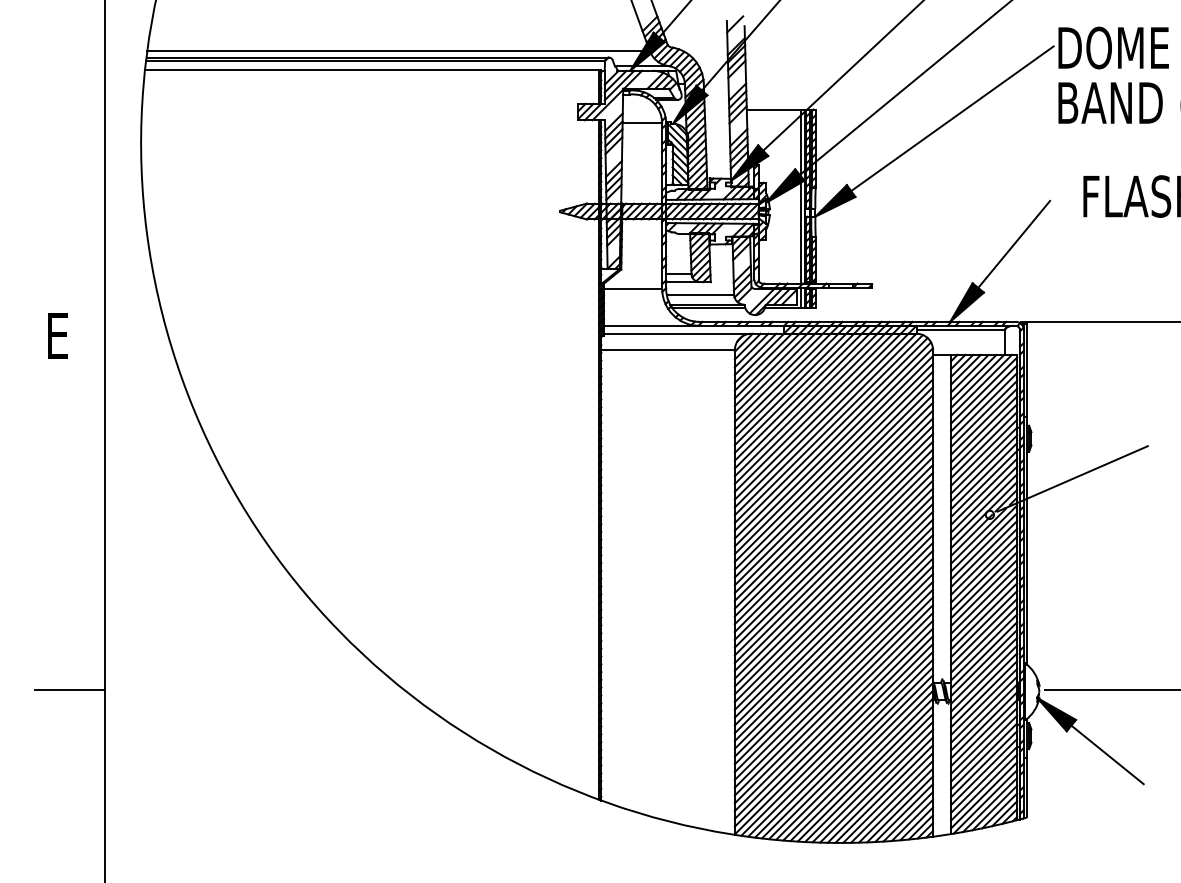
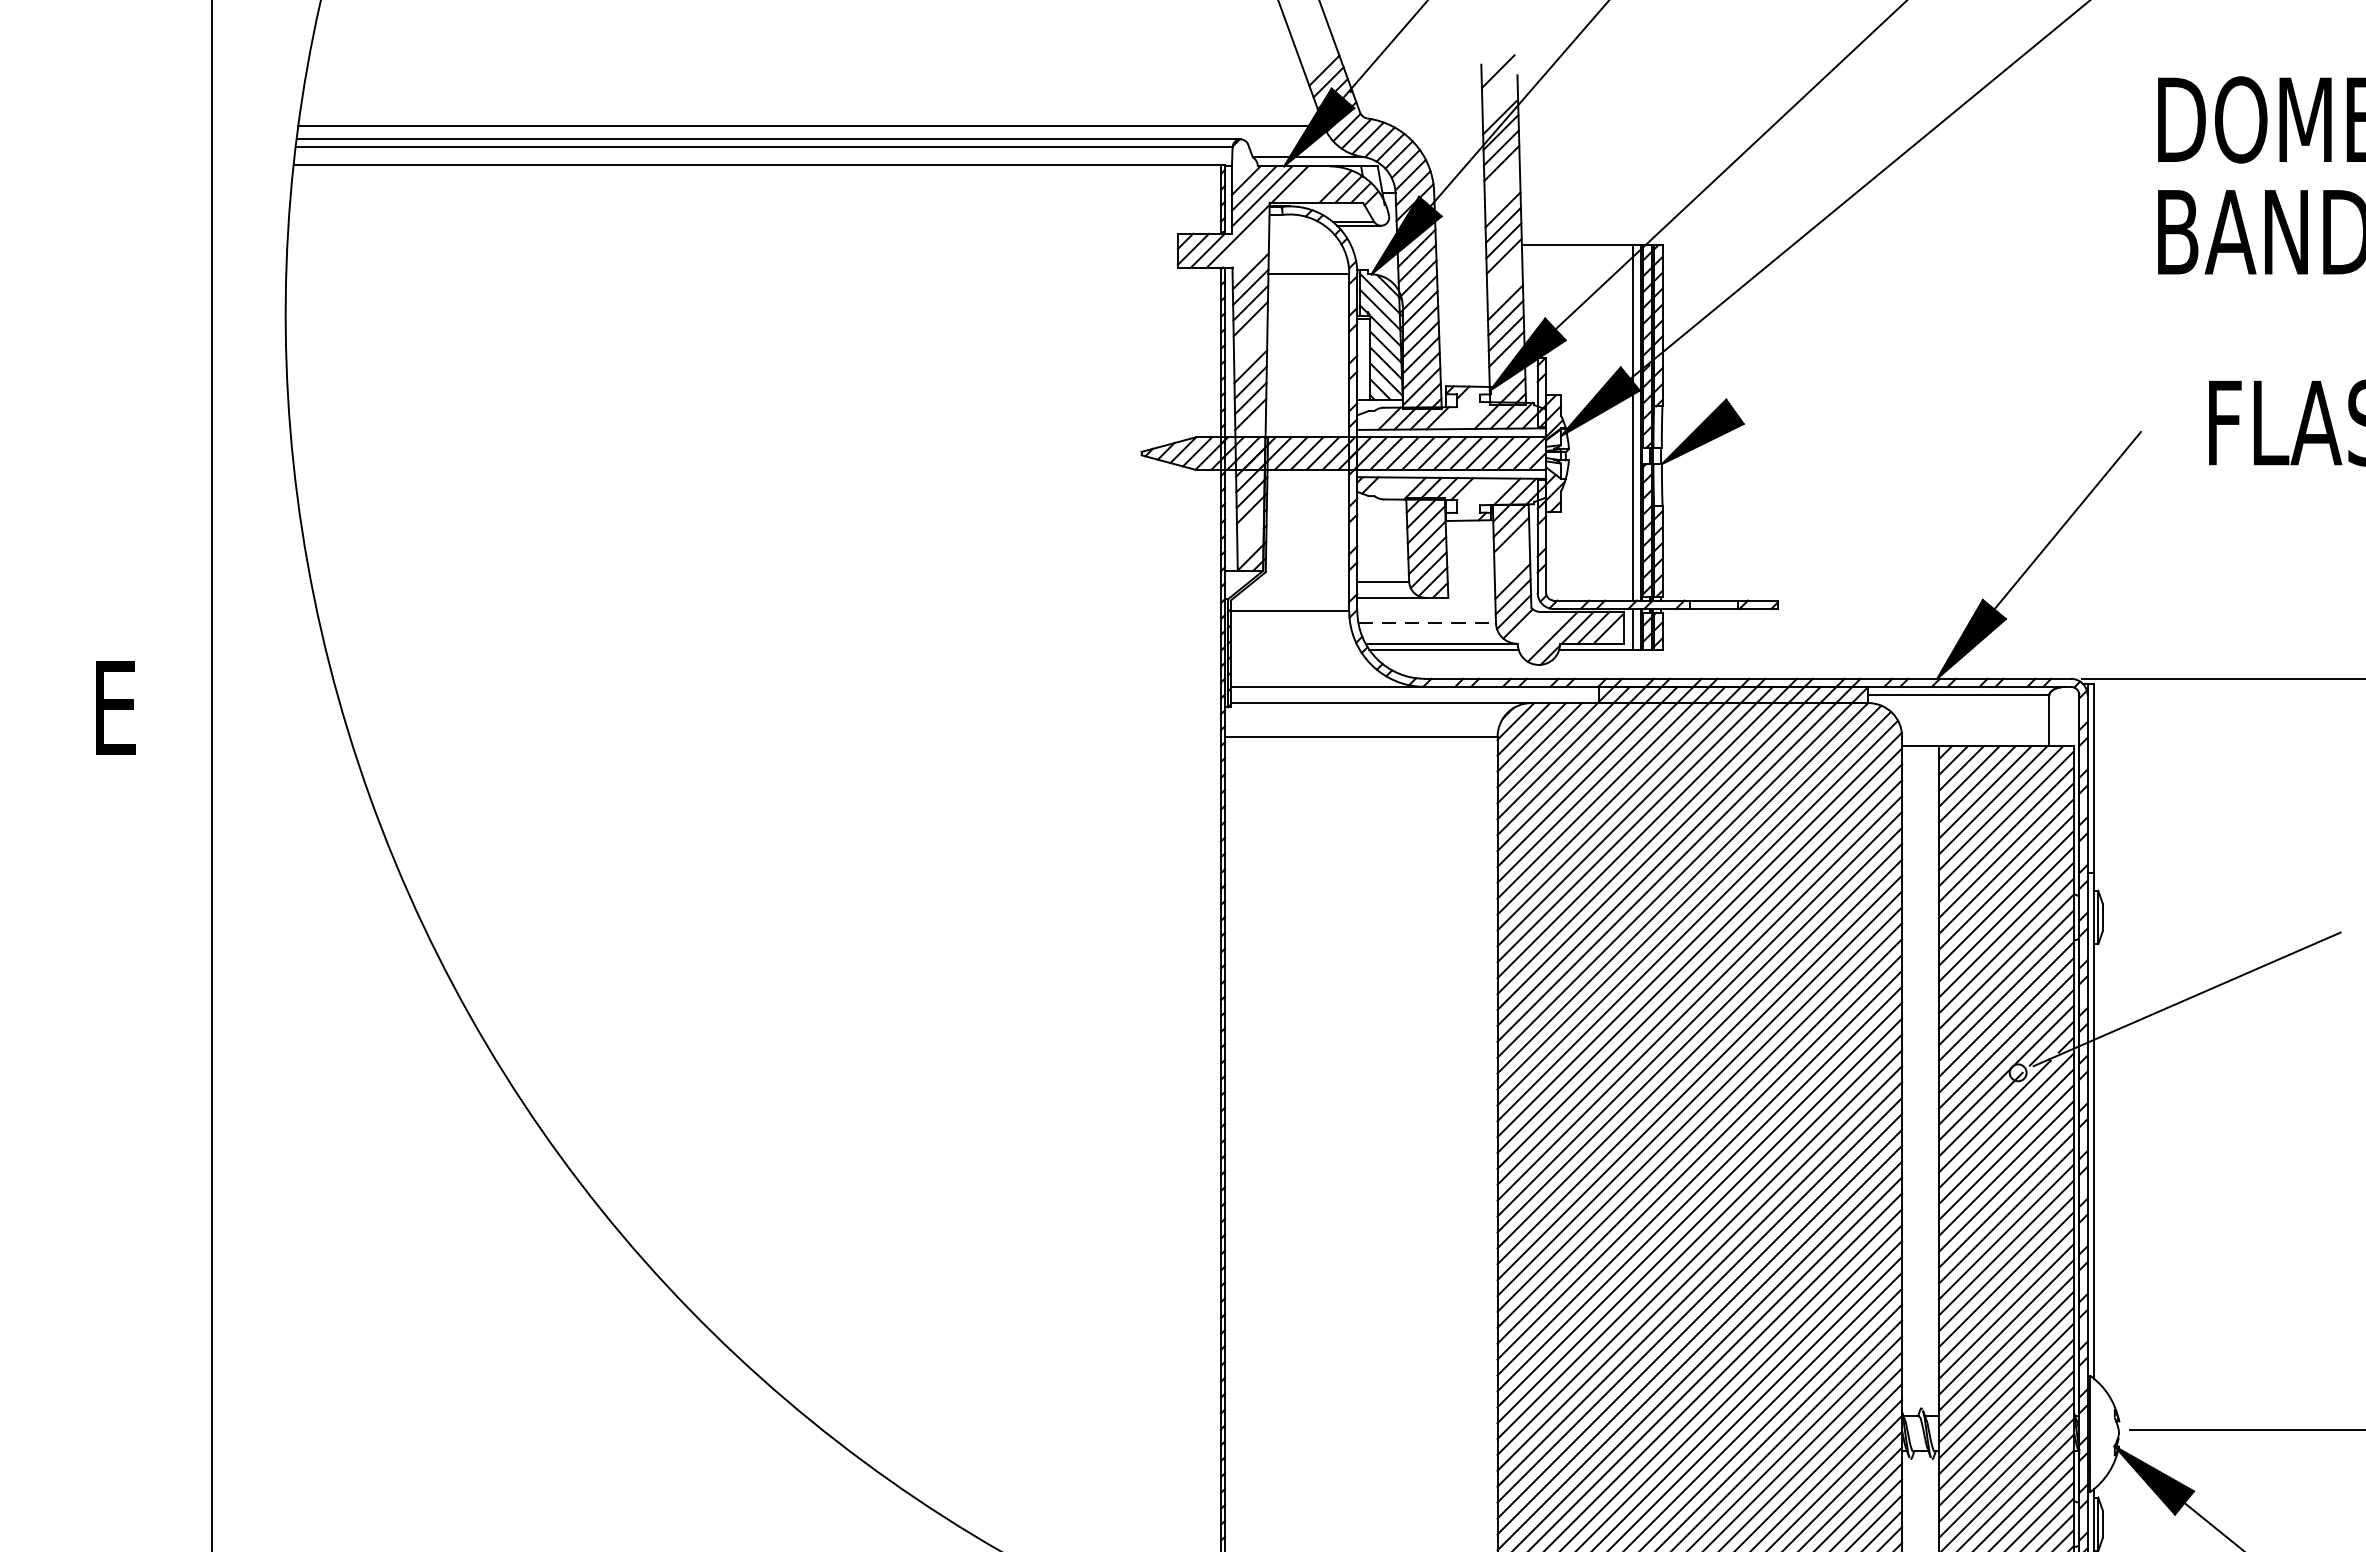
line: (952, 118) -> (1941, 263), removed
line: (700, 294) -> (1427, 622), solid -> dashed
line: (69, 690) -> (139, 1431), removed

